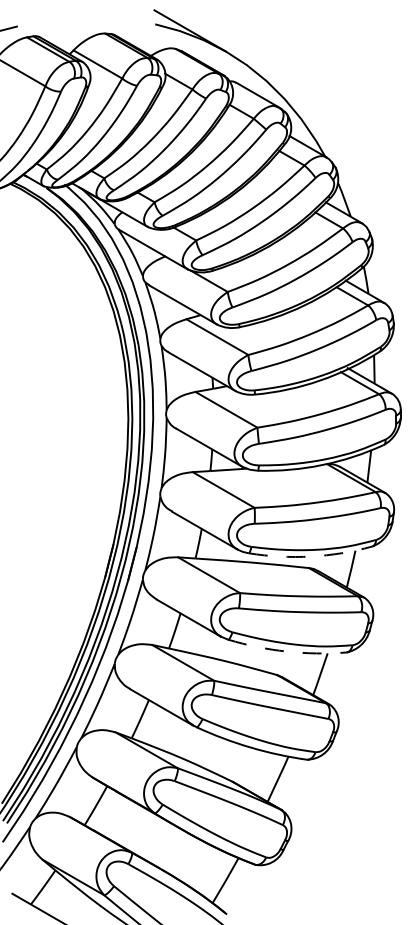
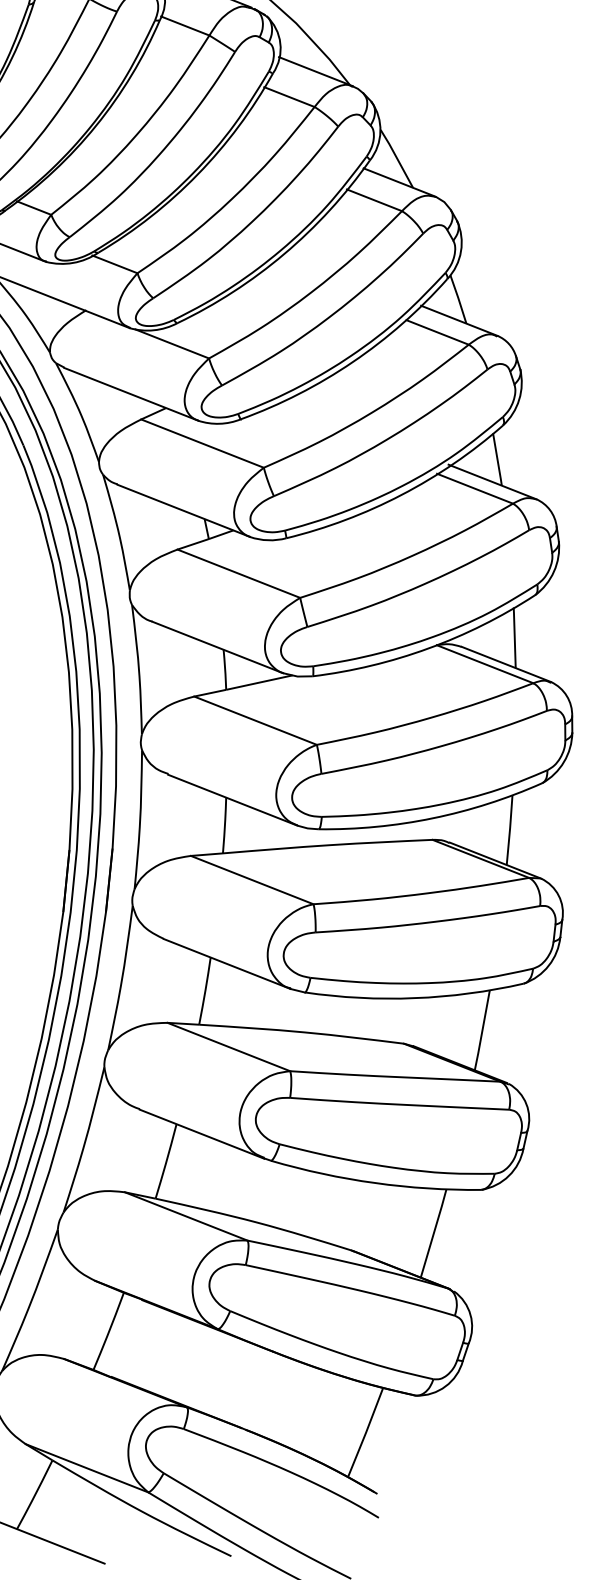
arc: (310, 556) -> (432, 818), dashed -> solid
arc: (286, 651) -> (414, 998), dashed -> solid

